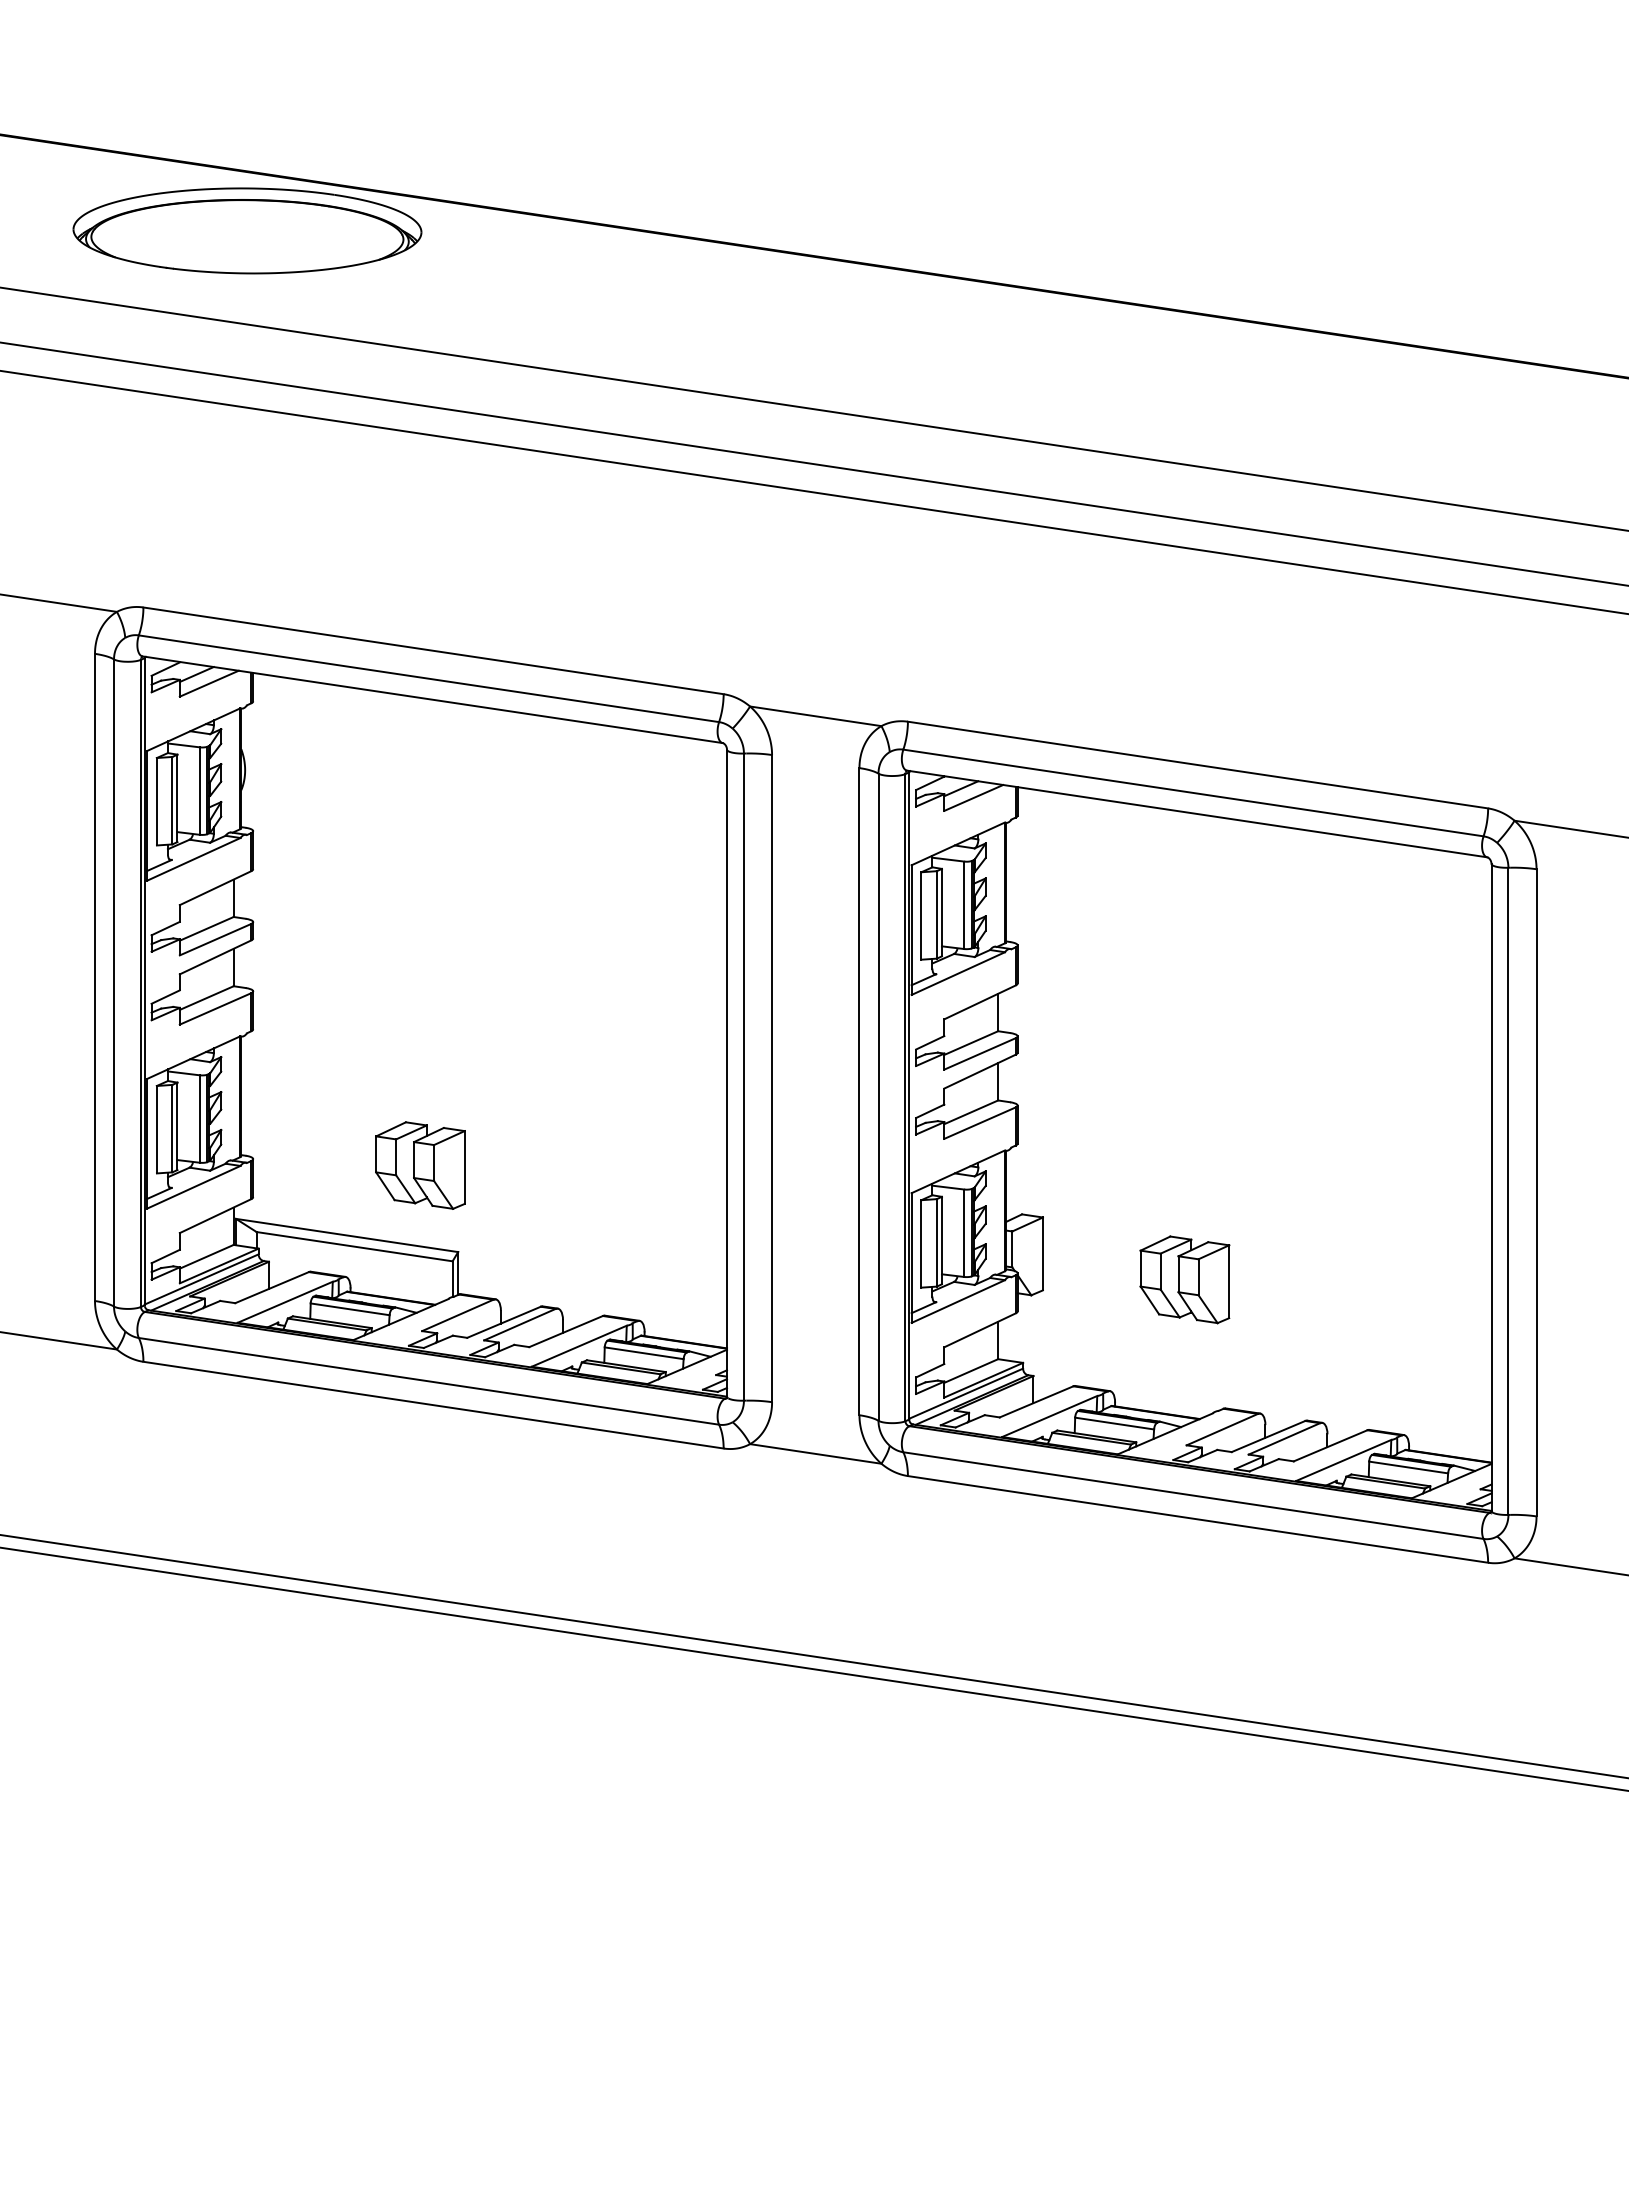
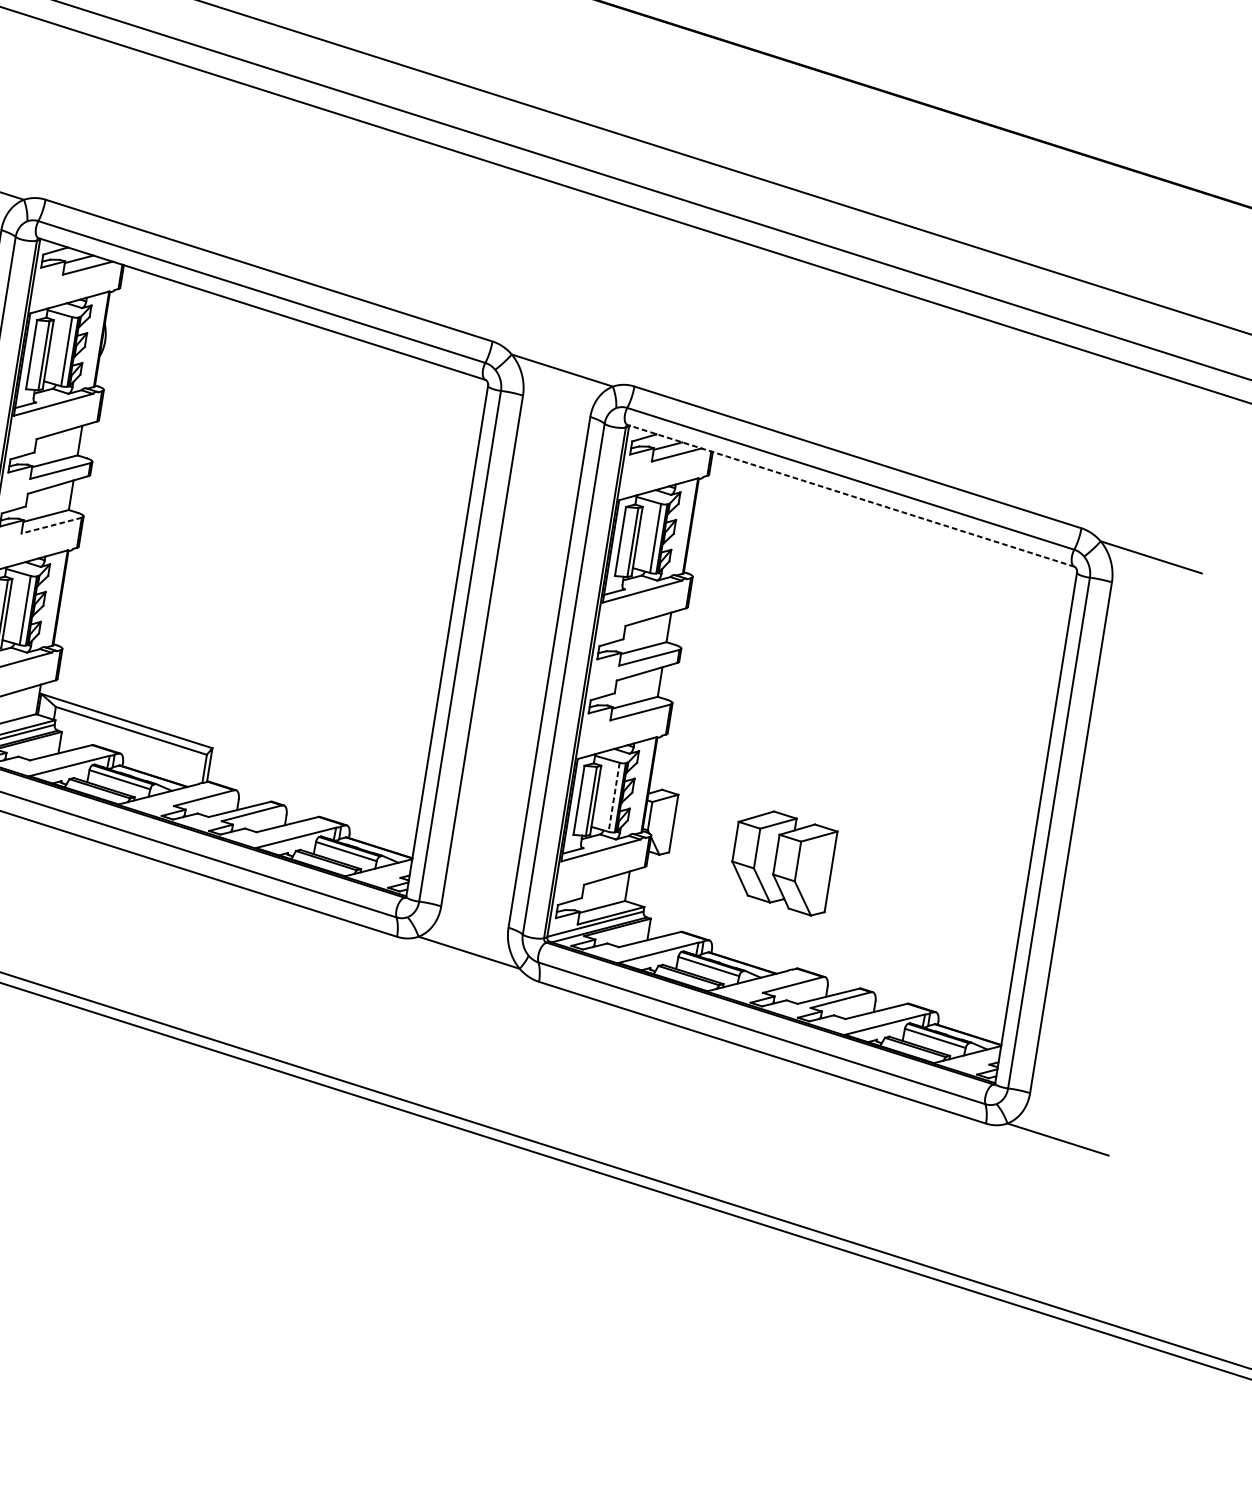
line: (1196, 813) -> (850, 495), solid -> dashed
line: (215, 1009) -> (51, 526), solid -> dashed
part: (420, 1165) -> (193, 675), removed
line: (964, 1233) -> (614, 797), solid -> dashed
part: (1184, 1279) -> (782, 861), size x1.4

